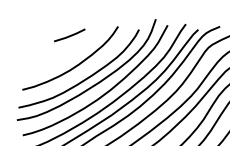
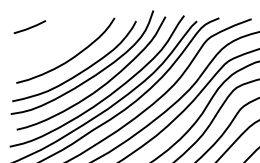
line: (69, 35) -> (29, 27), moved

